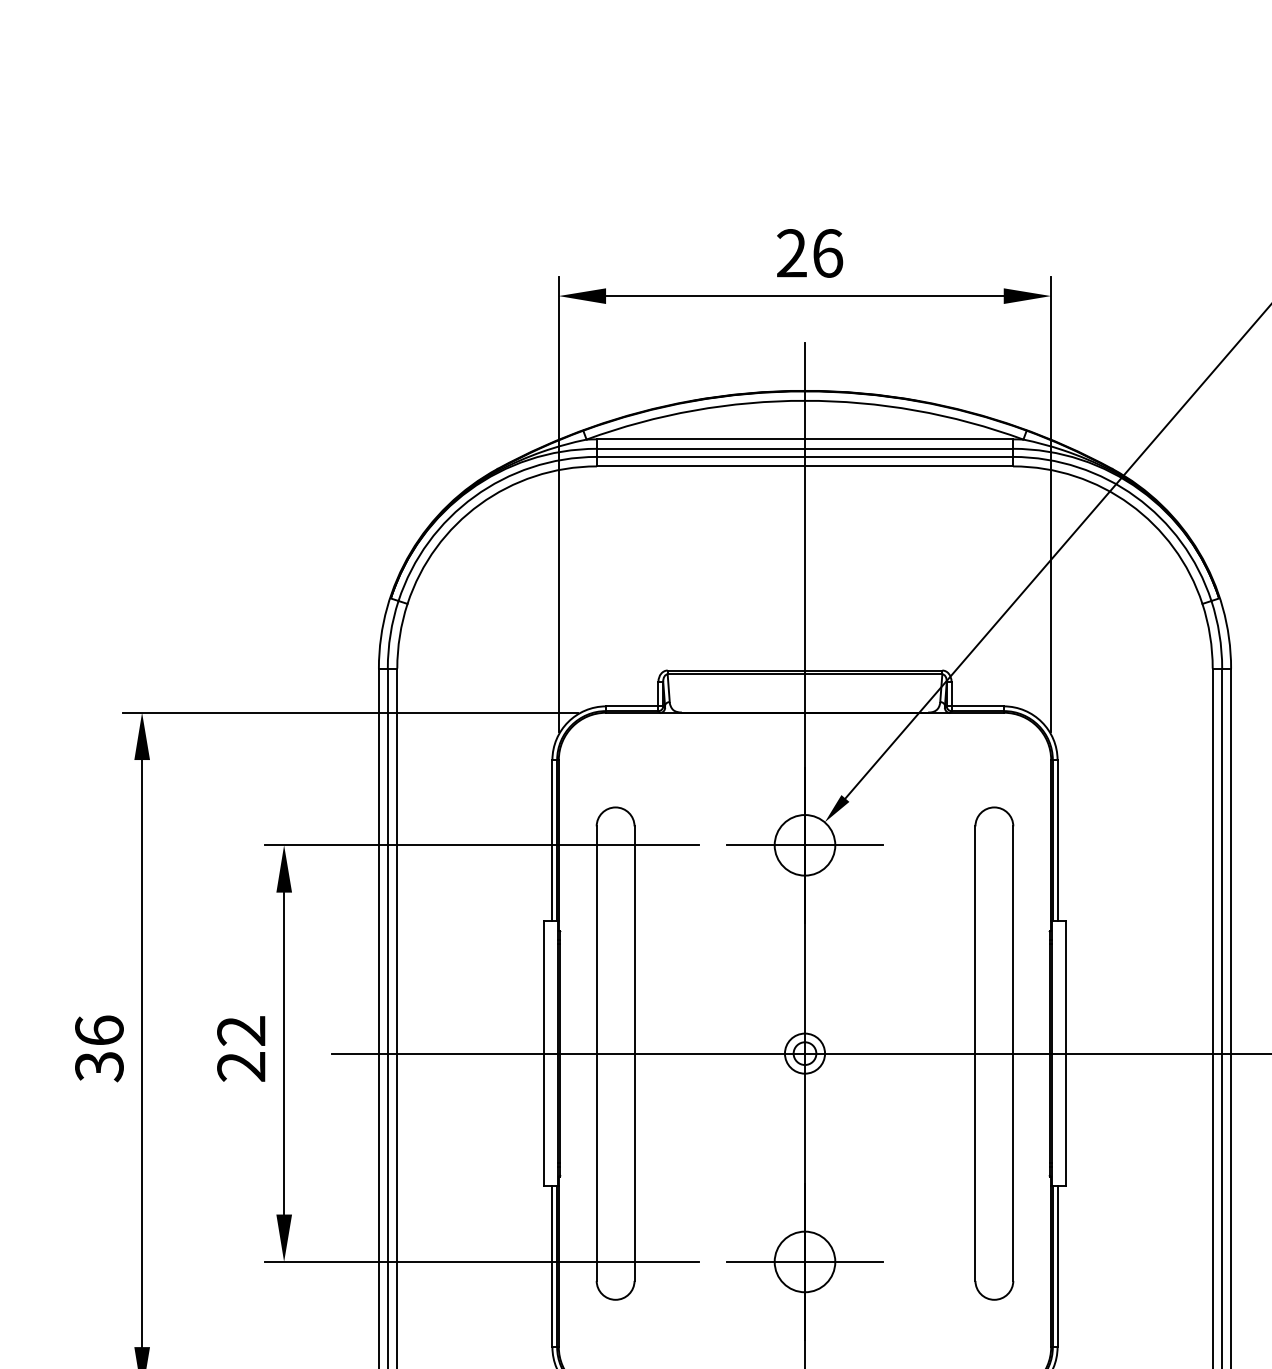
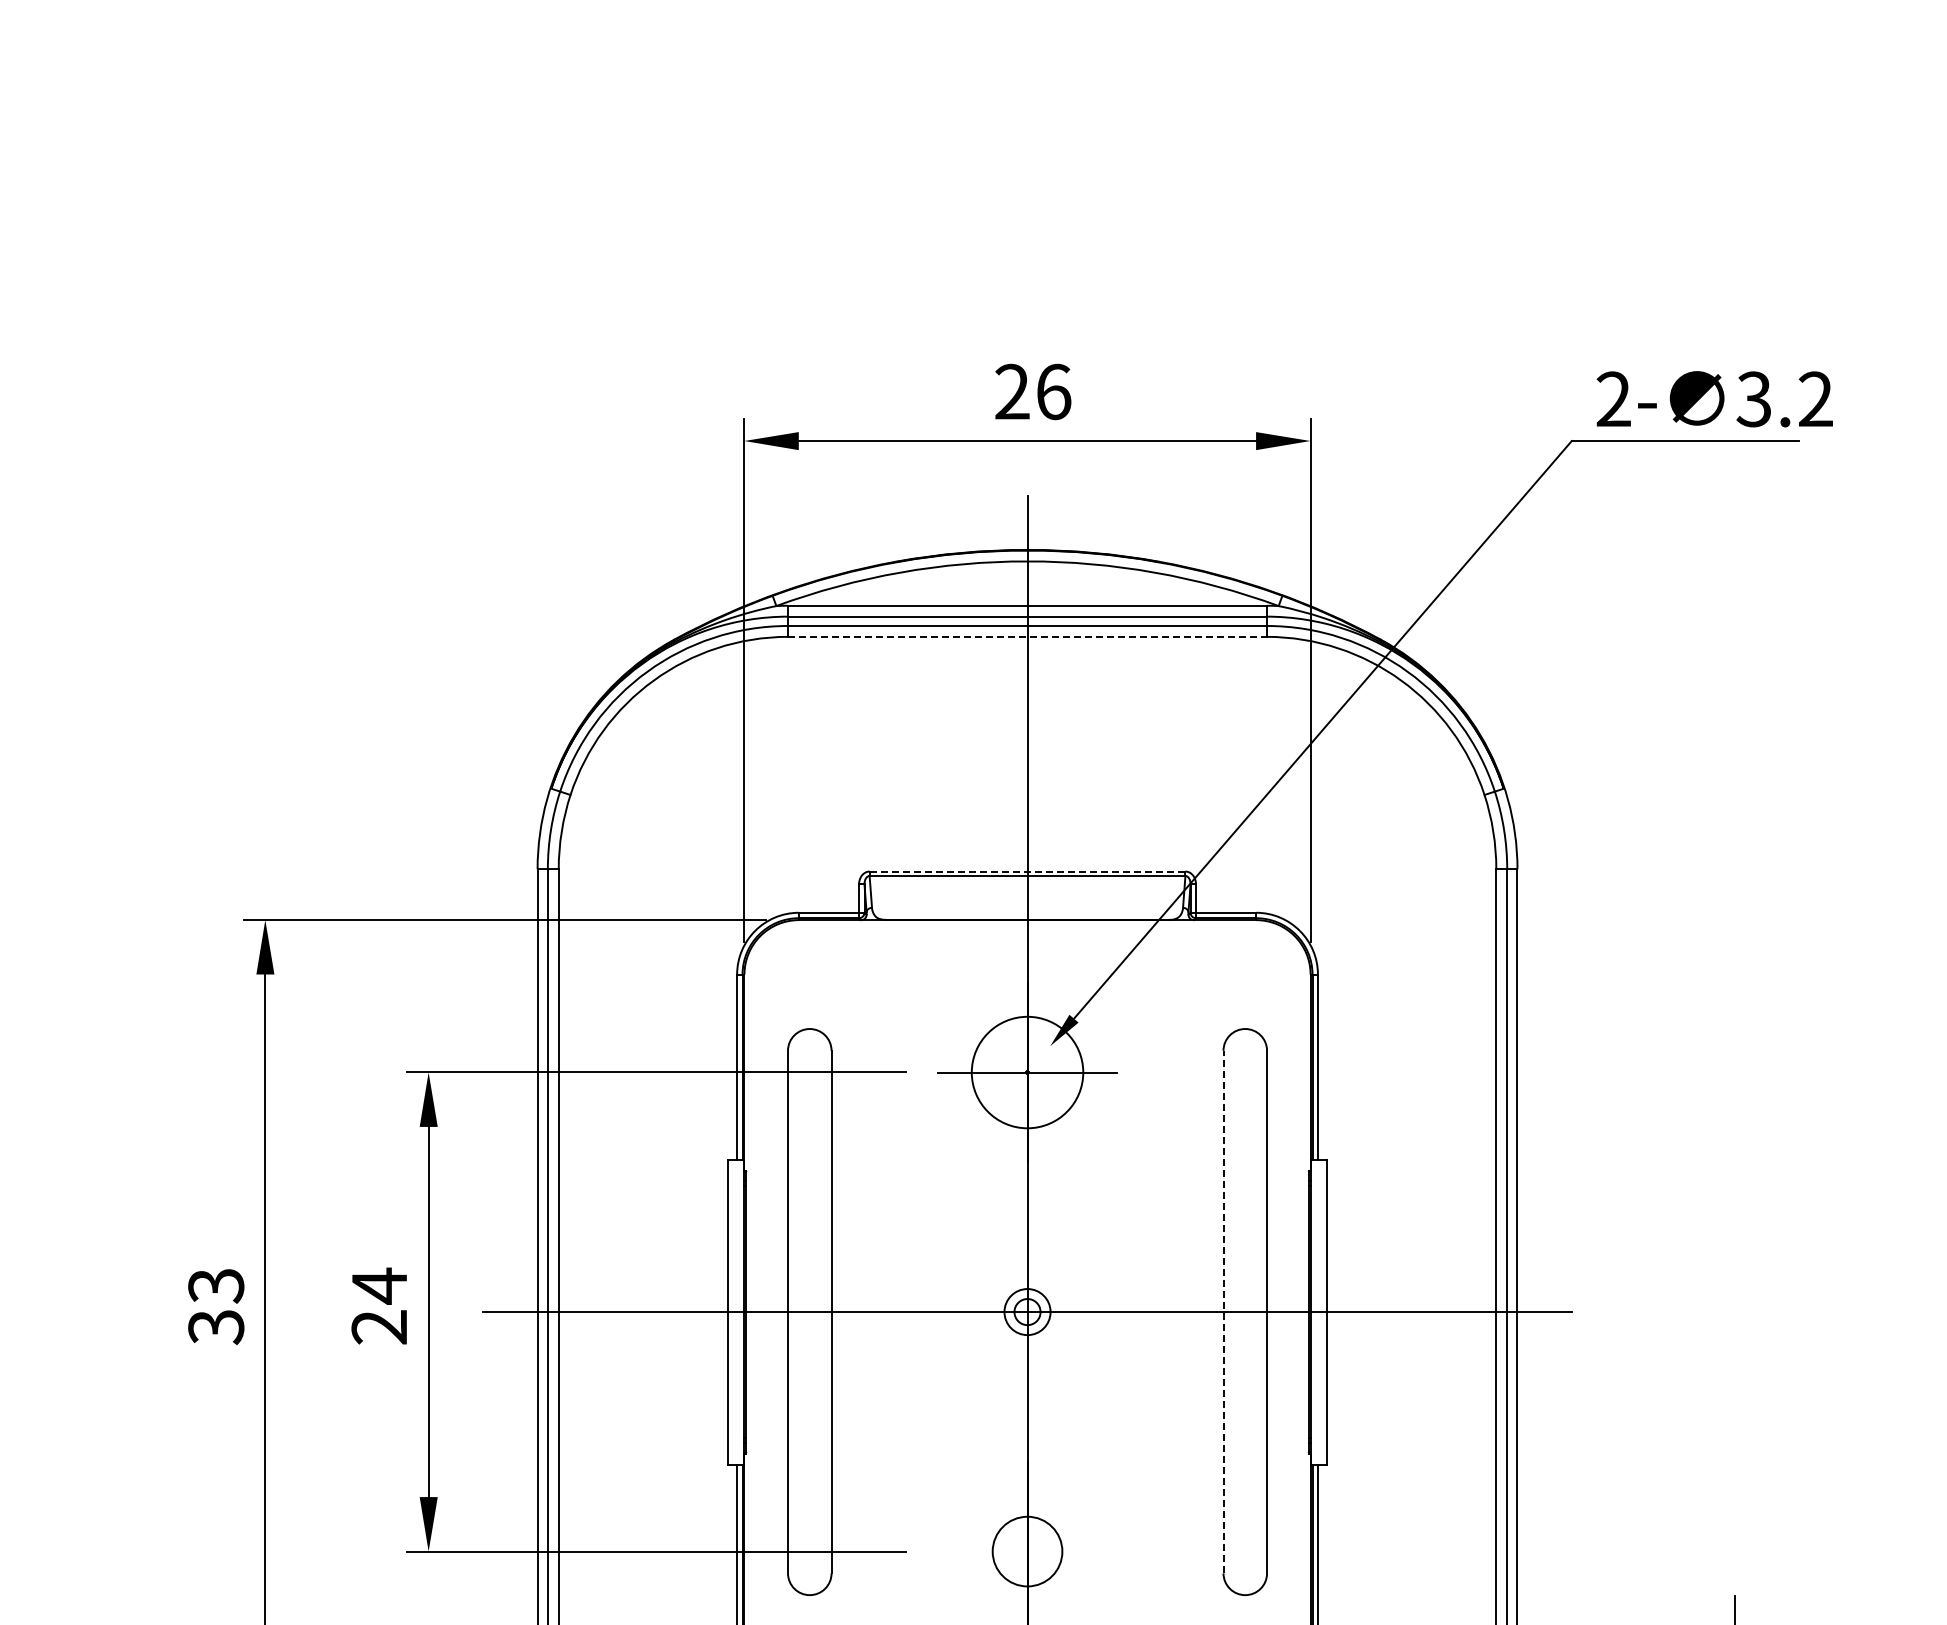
line: (805, 466) -> (1028, 636), solid -> dashed
line: (804, 670) -> (1027, 871), solid -> dashed
circle: (804, 845) -> (1027, 1072), size x1.6
text: (99, 1030) -> (216, 1285), 36 -> 33
text: (240, 1030) -> (378, 1285), 22 -> 24
line: (975, 1053) -> (1223, 1311), solid -> dashed
line: (804, 1261) -> (1027, 1551), removed

